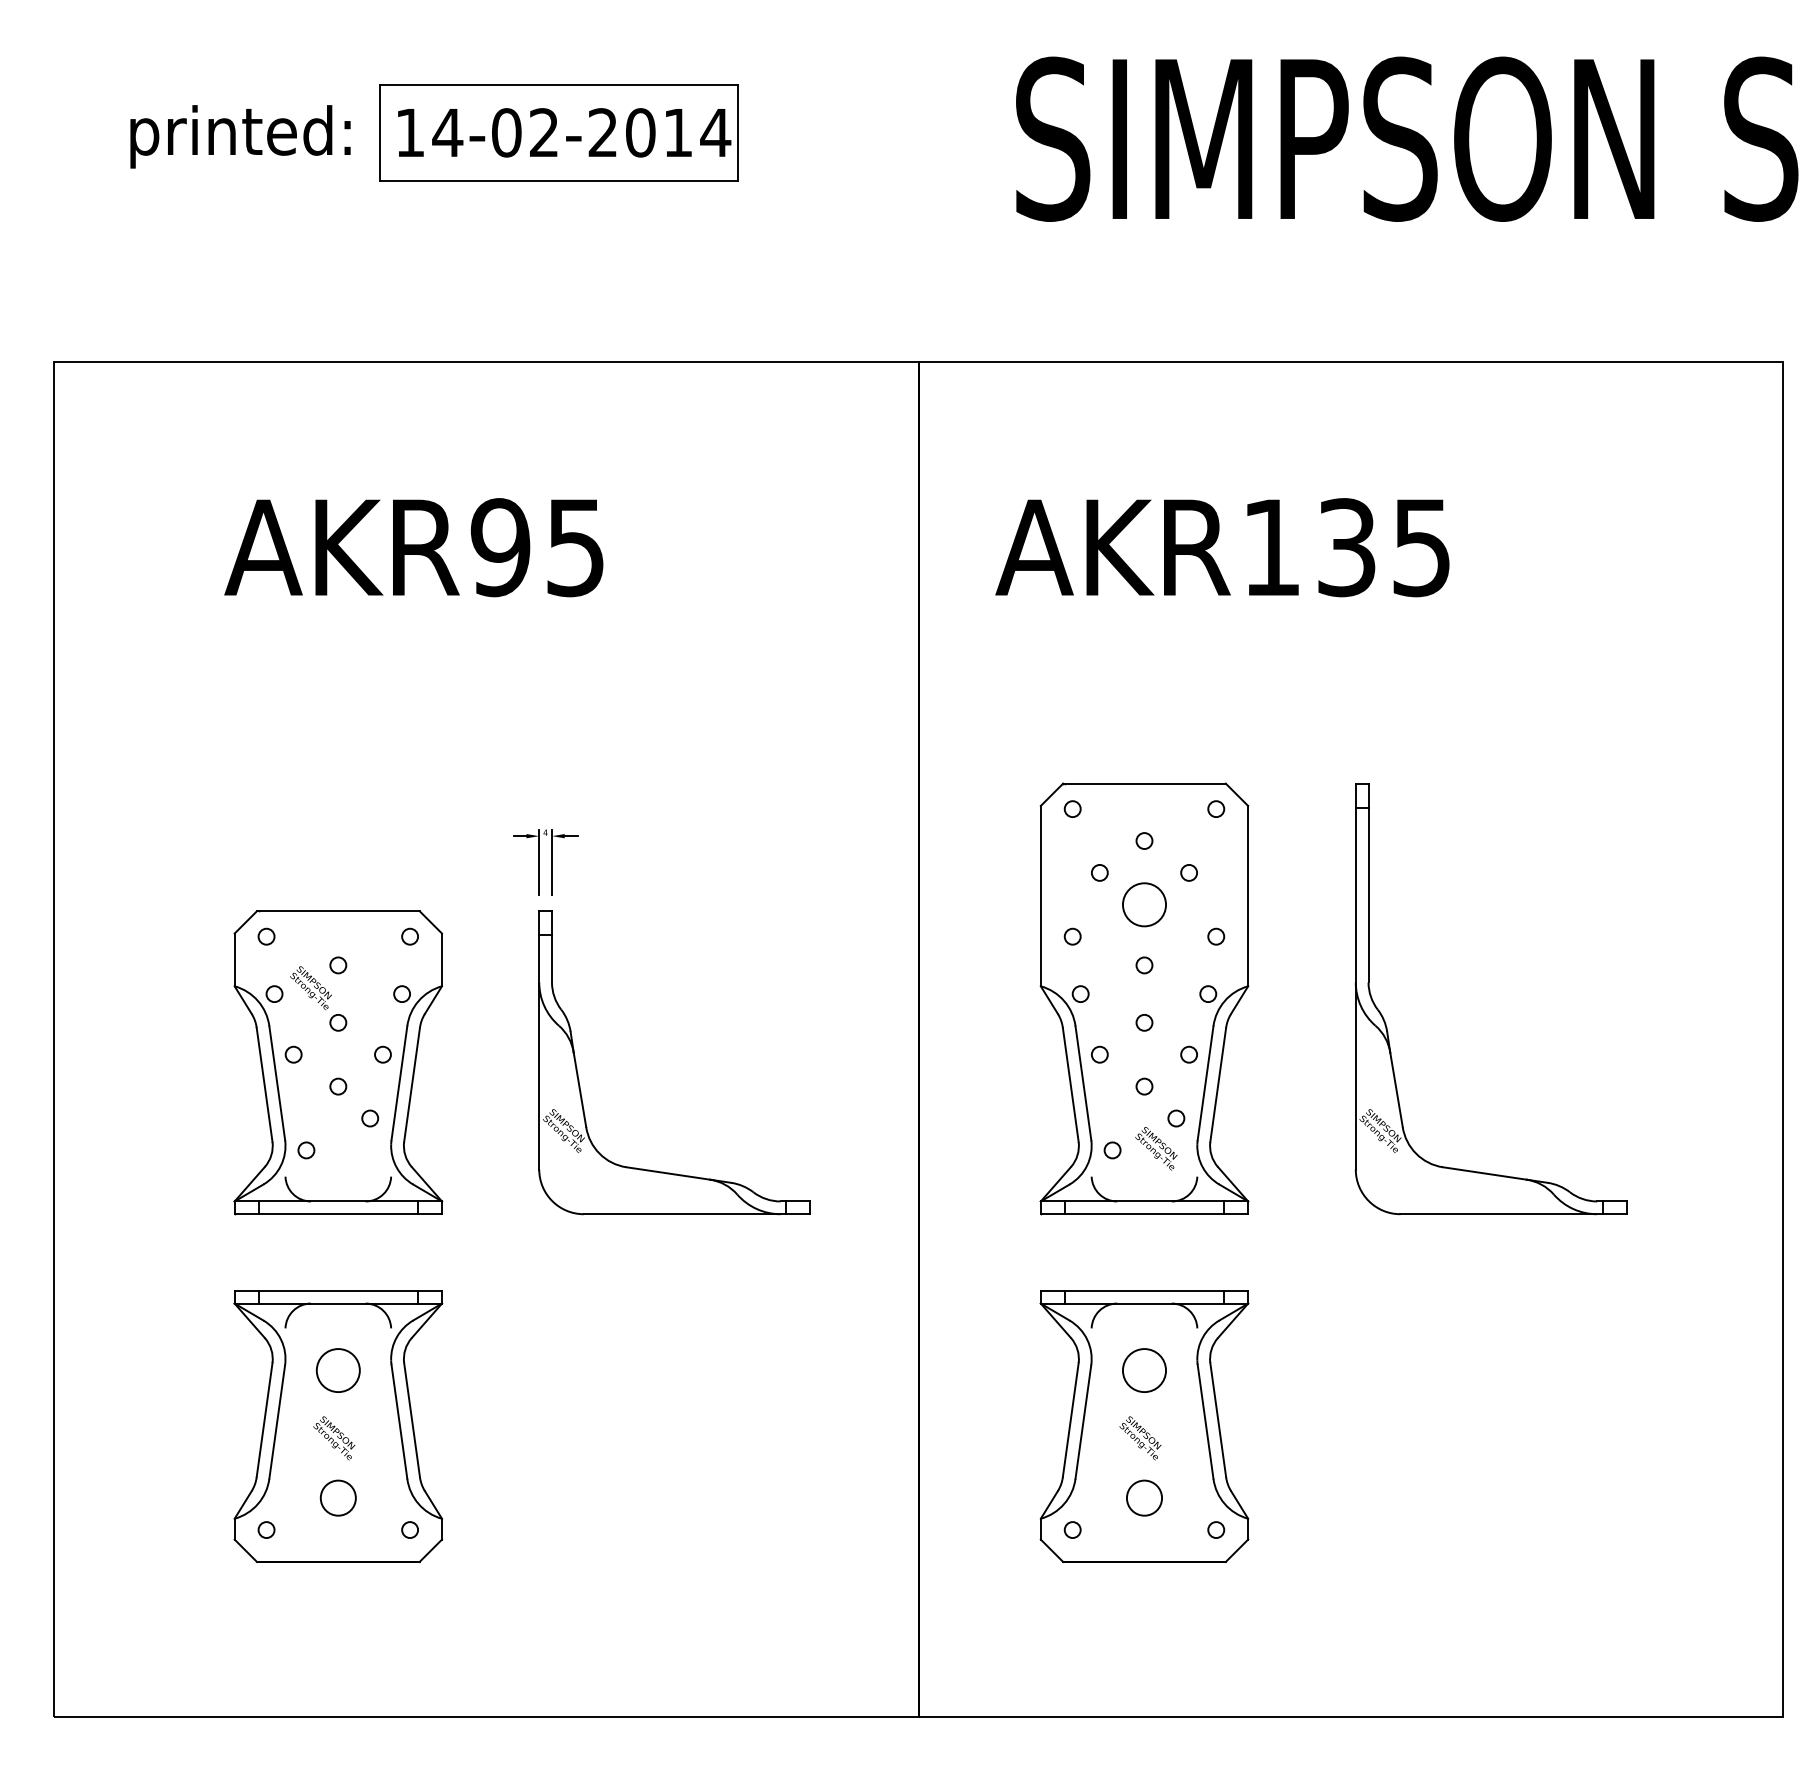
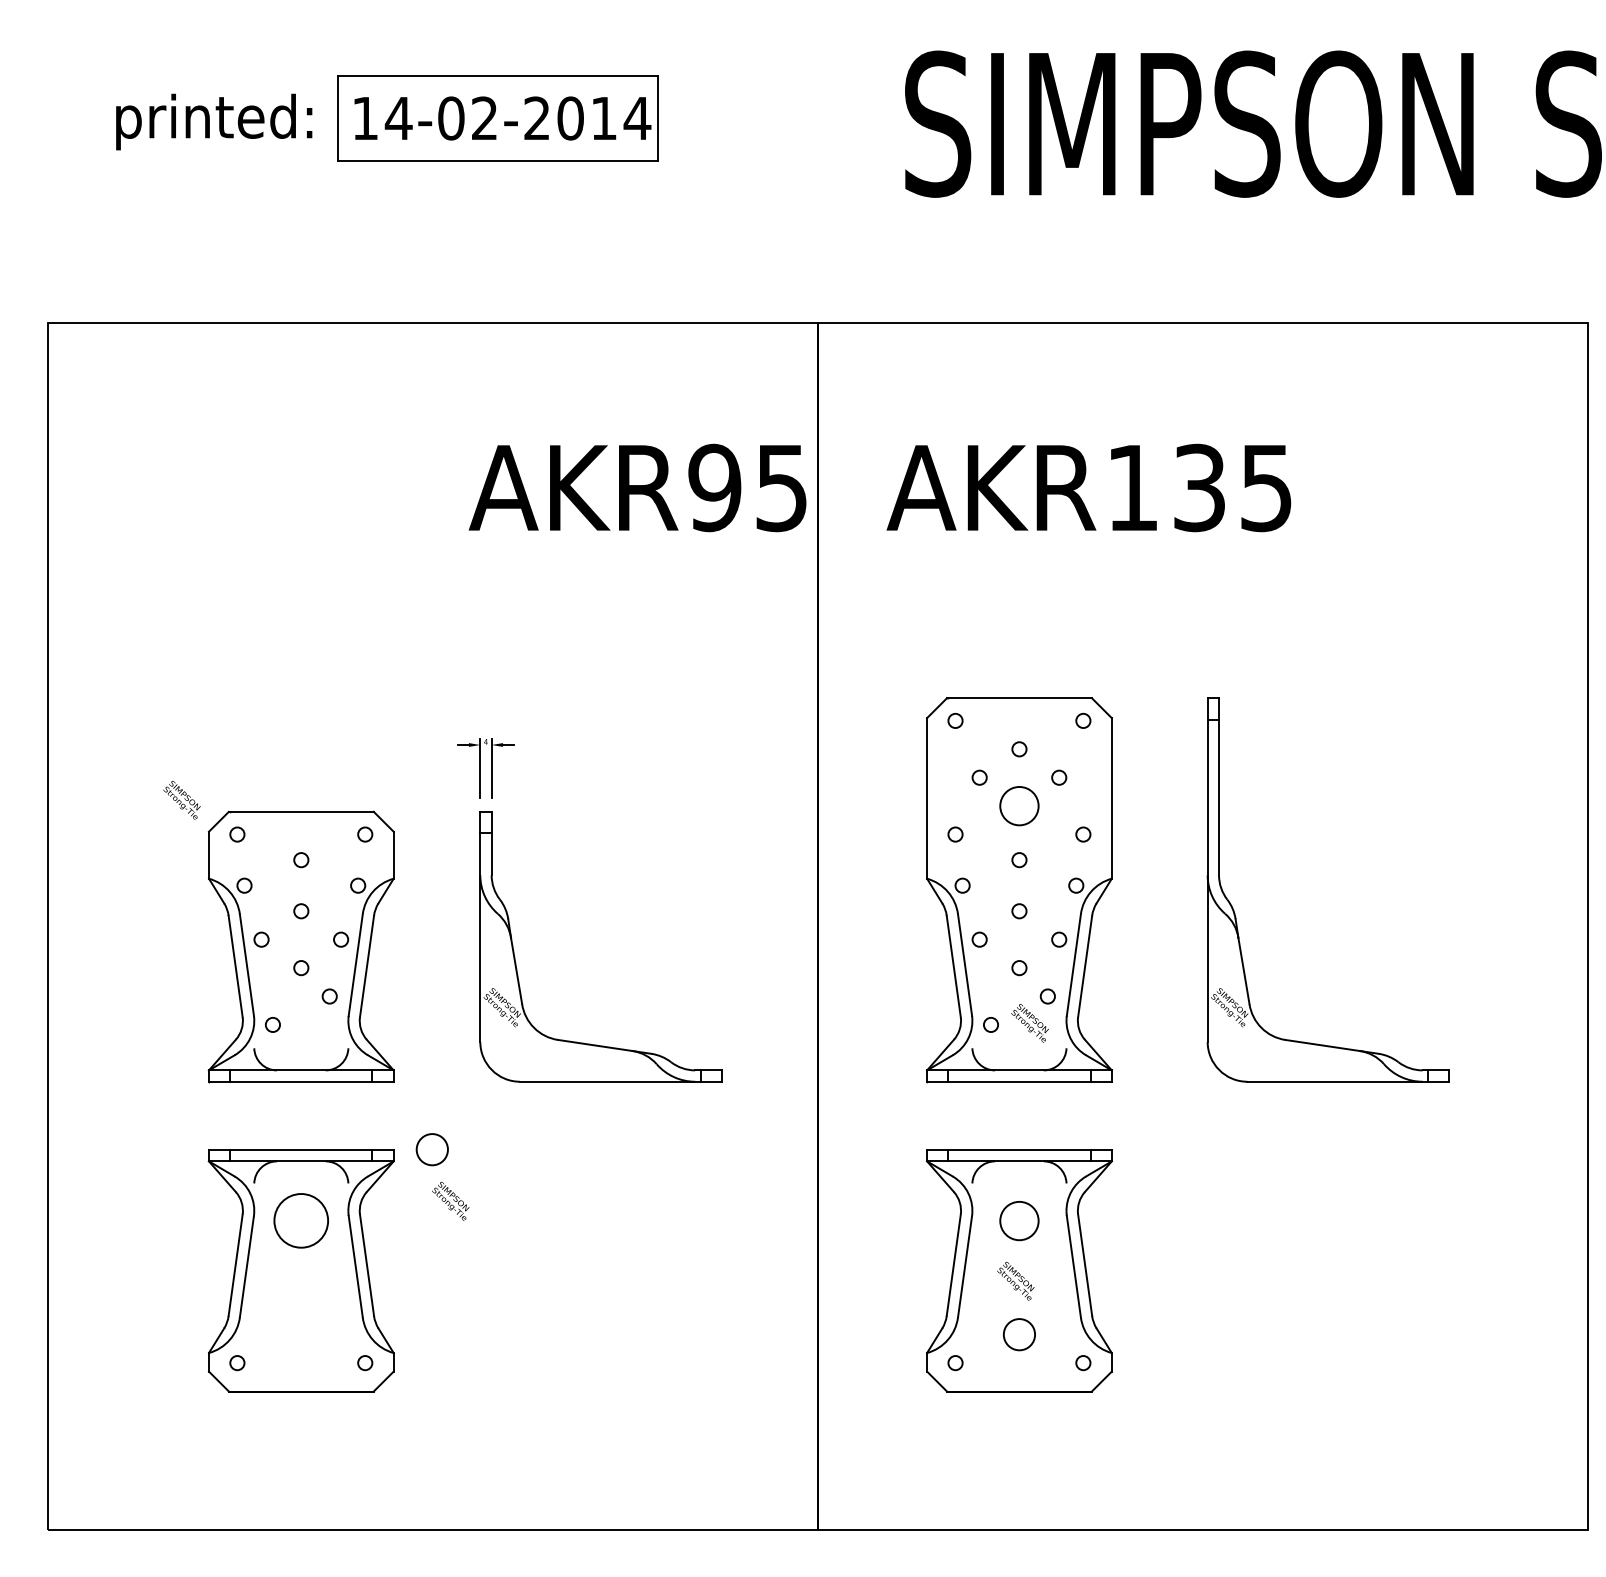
text: (413, 547) -> (637, 487), moved
text: (310, 988) -> (181, 800), moved
circle: (338, 1371) -> (301, 1221), size x1.4
text: (334, 1437) -> (450, 1200), moved
circle: (337, 1497) -> (431, 1149), moved

